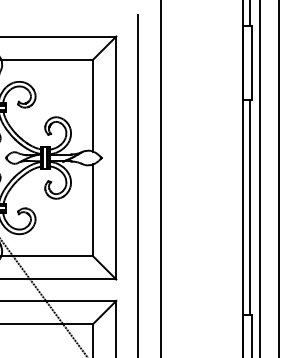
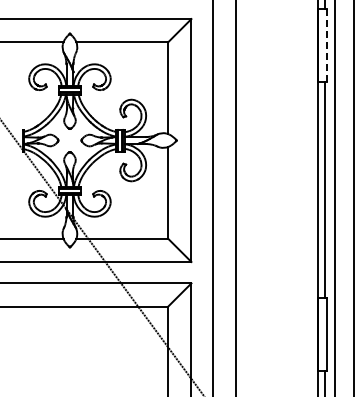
line: (252, 63) -> (327, 45), solid -> dashed

